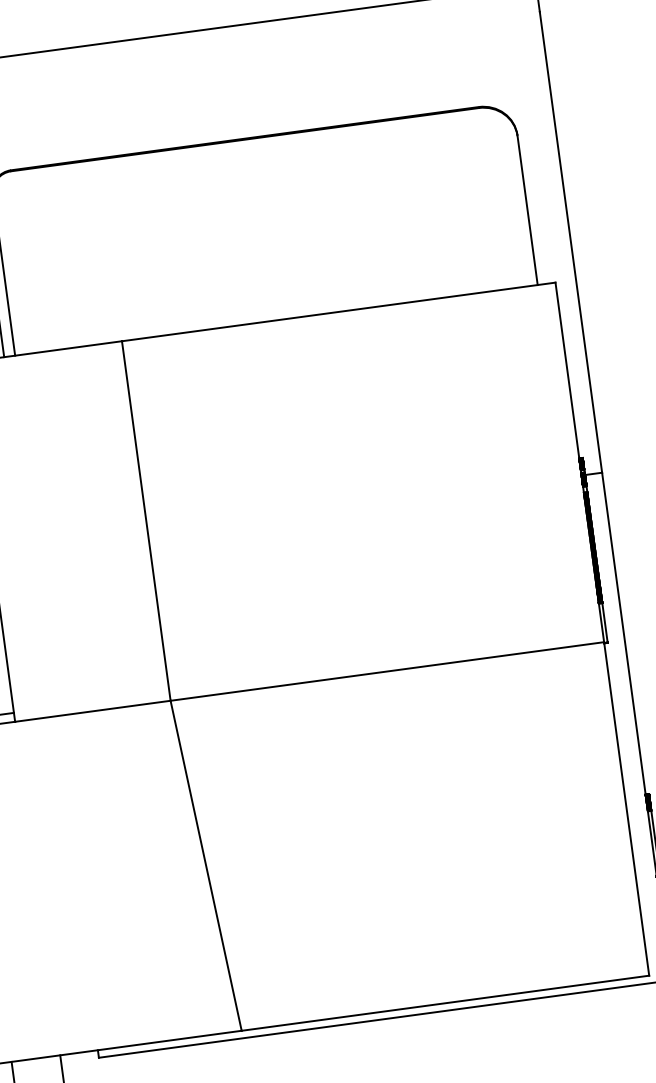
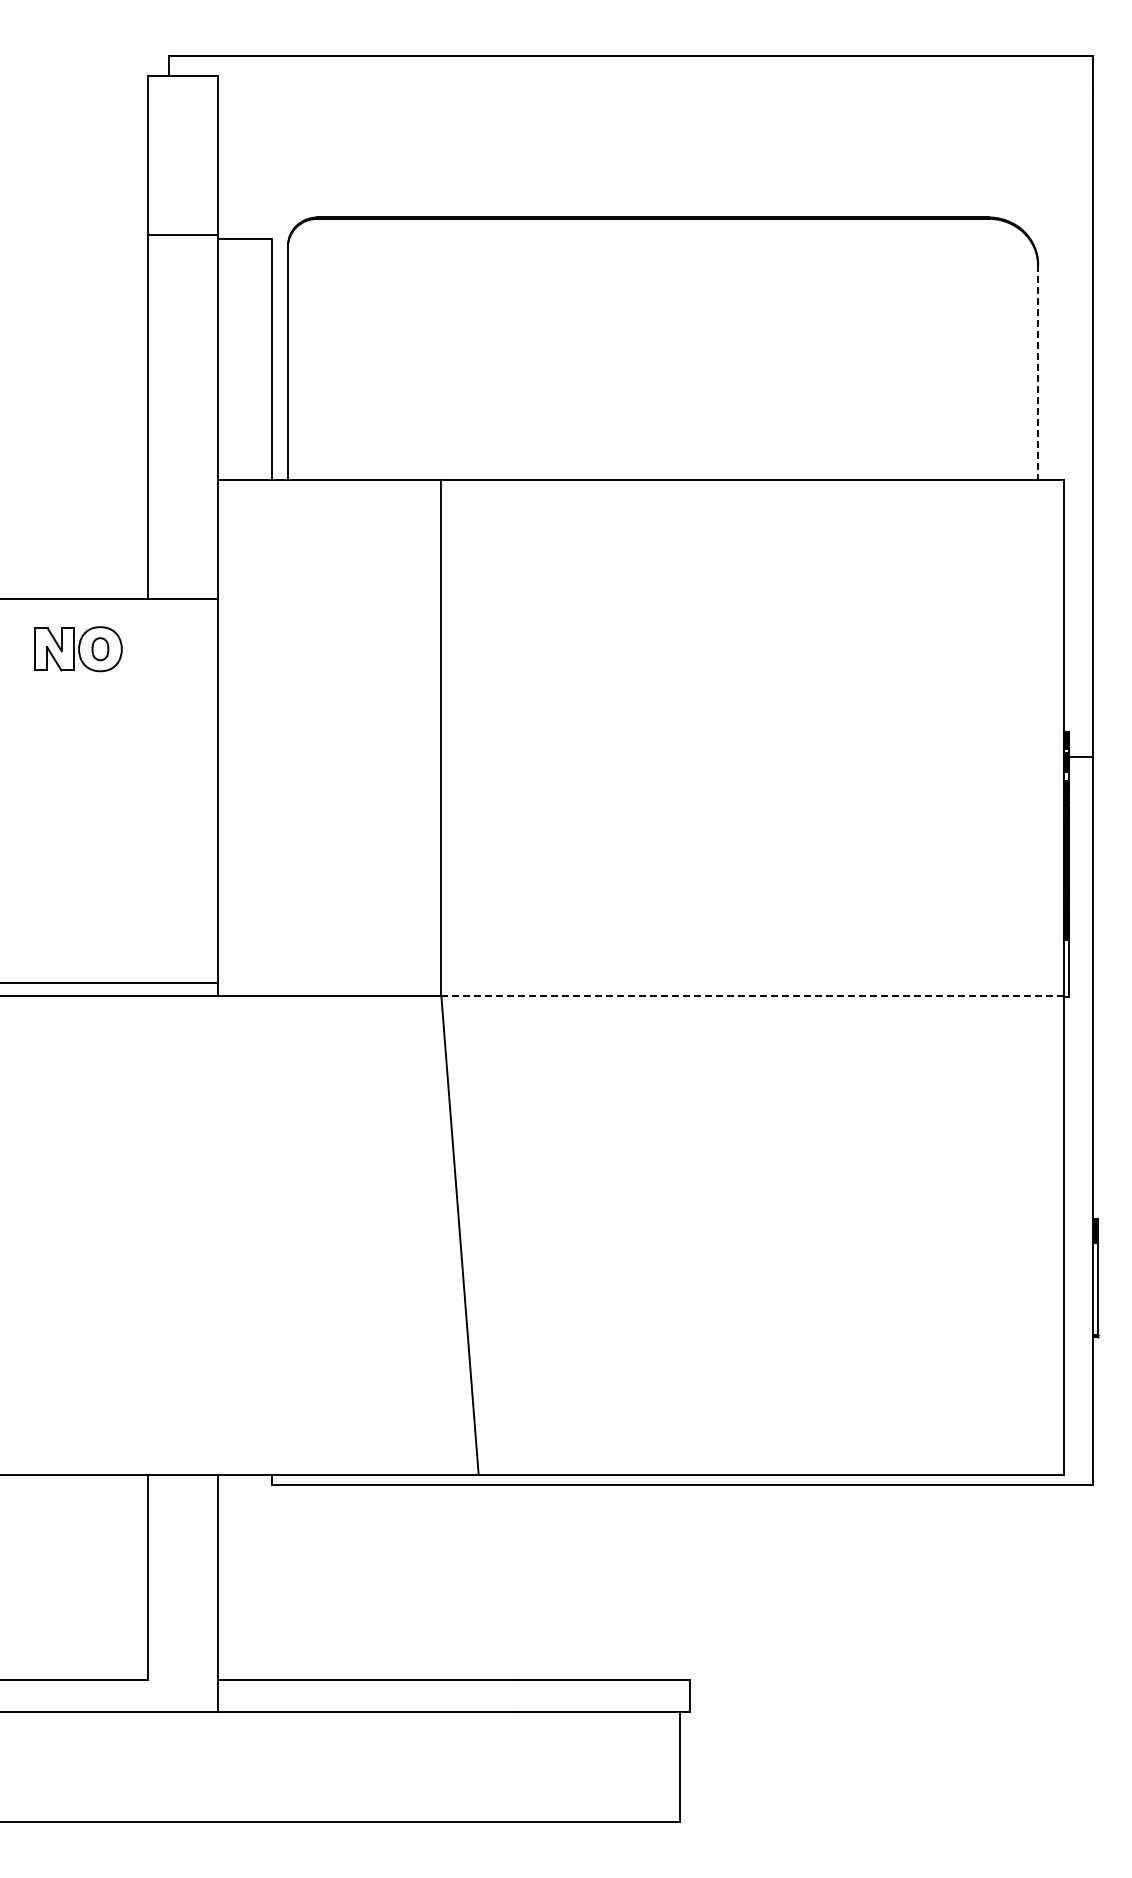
line: (527, 210) -> (1038, 372), solid -> dashed
line: (387, 671) -> (752, 995), solid -> dashed

